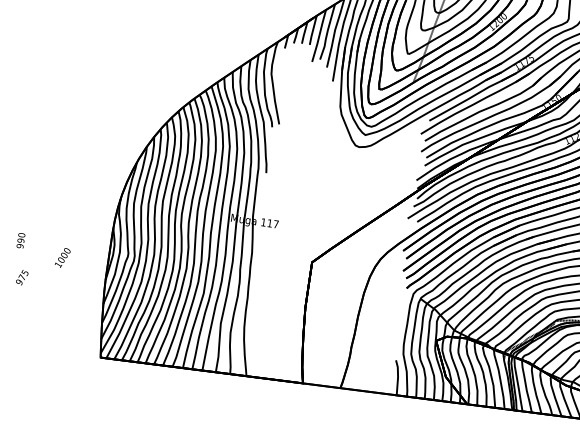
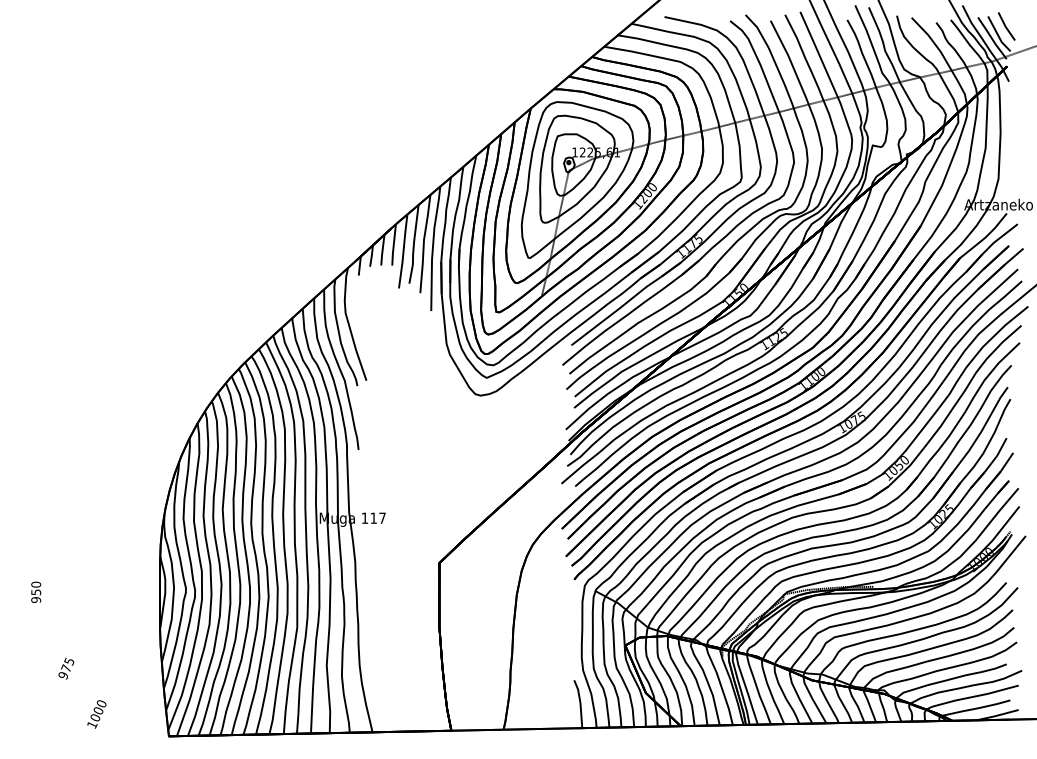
text: (20, 240) -> (35, 592), 990 -> 950
text: (62, 257) -> (96, 714), moved
text: (22, 277) -> (66, 668), moved

